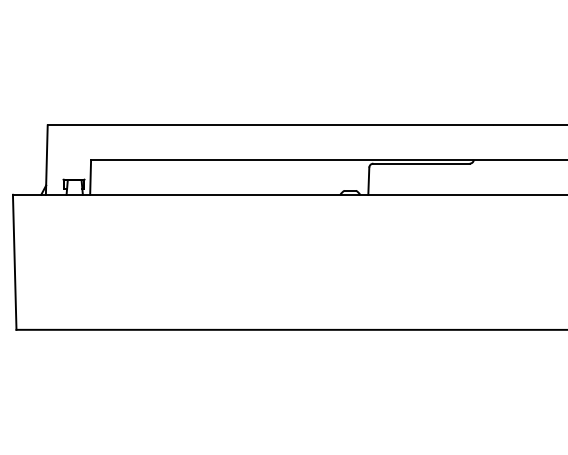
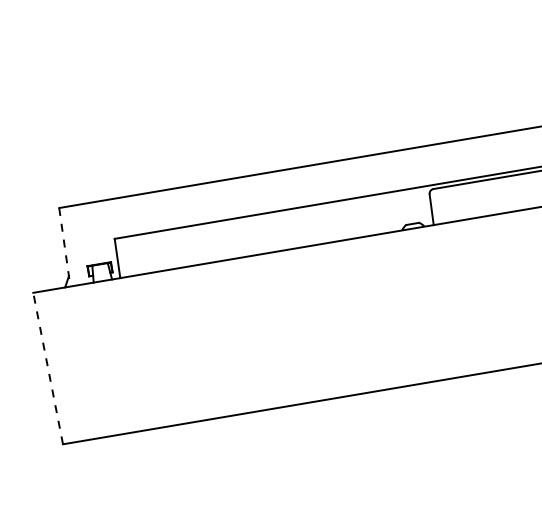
line: (46, 160) -> (64, 247), solid -> dashed
line: (14, 262) -> (47, 368), solid -> dashed

